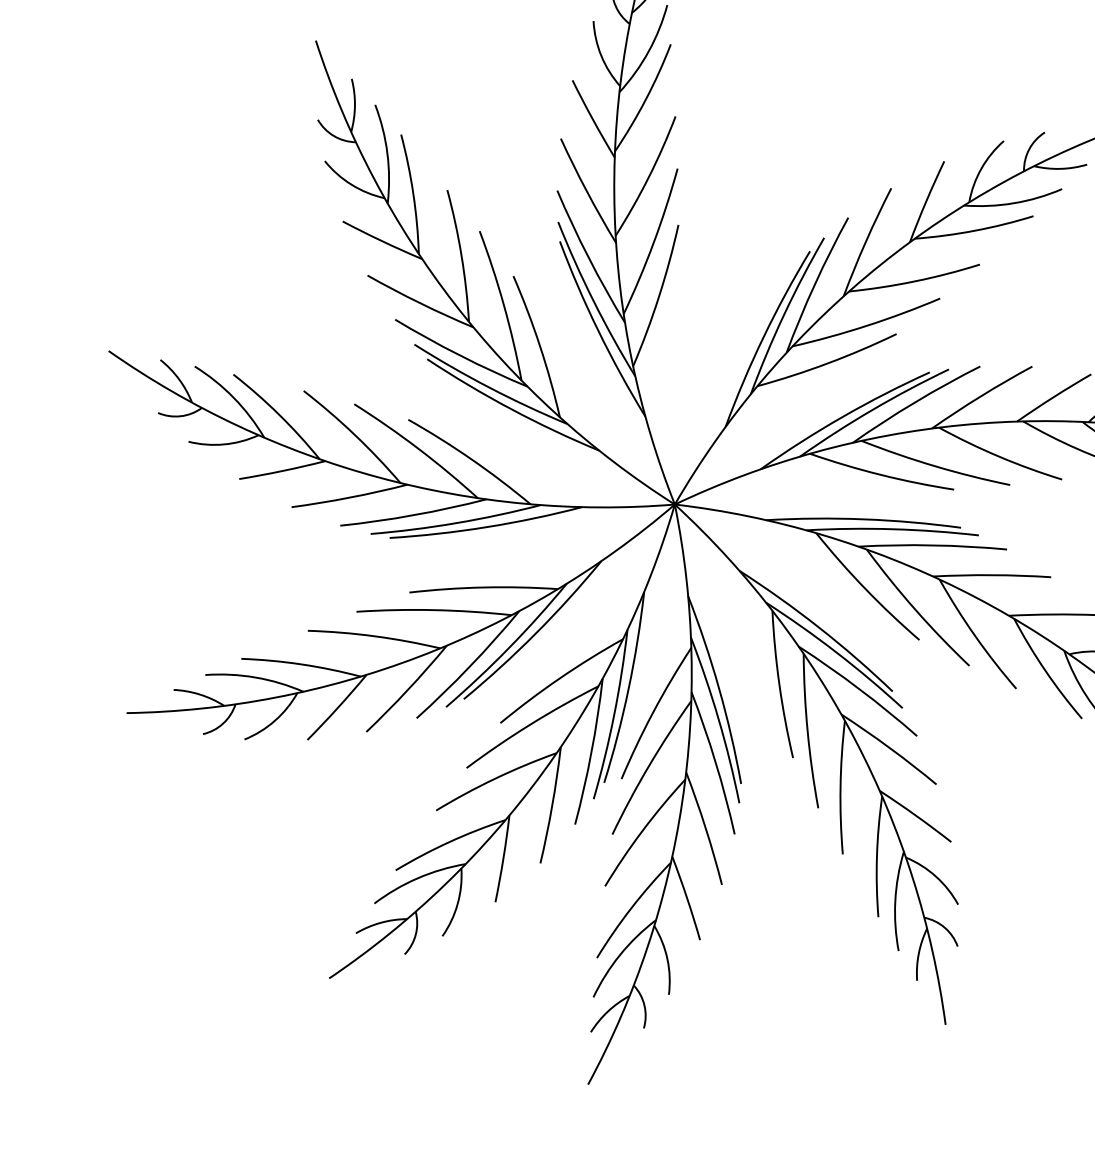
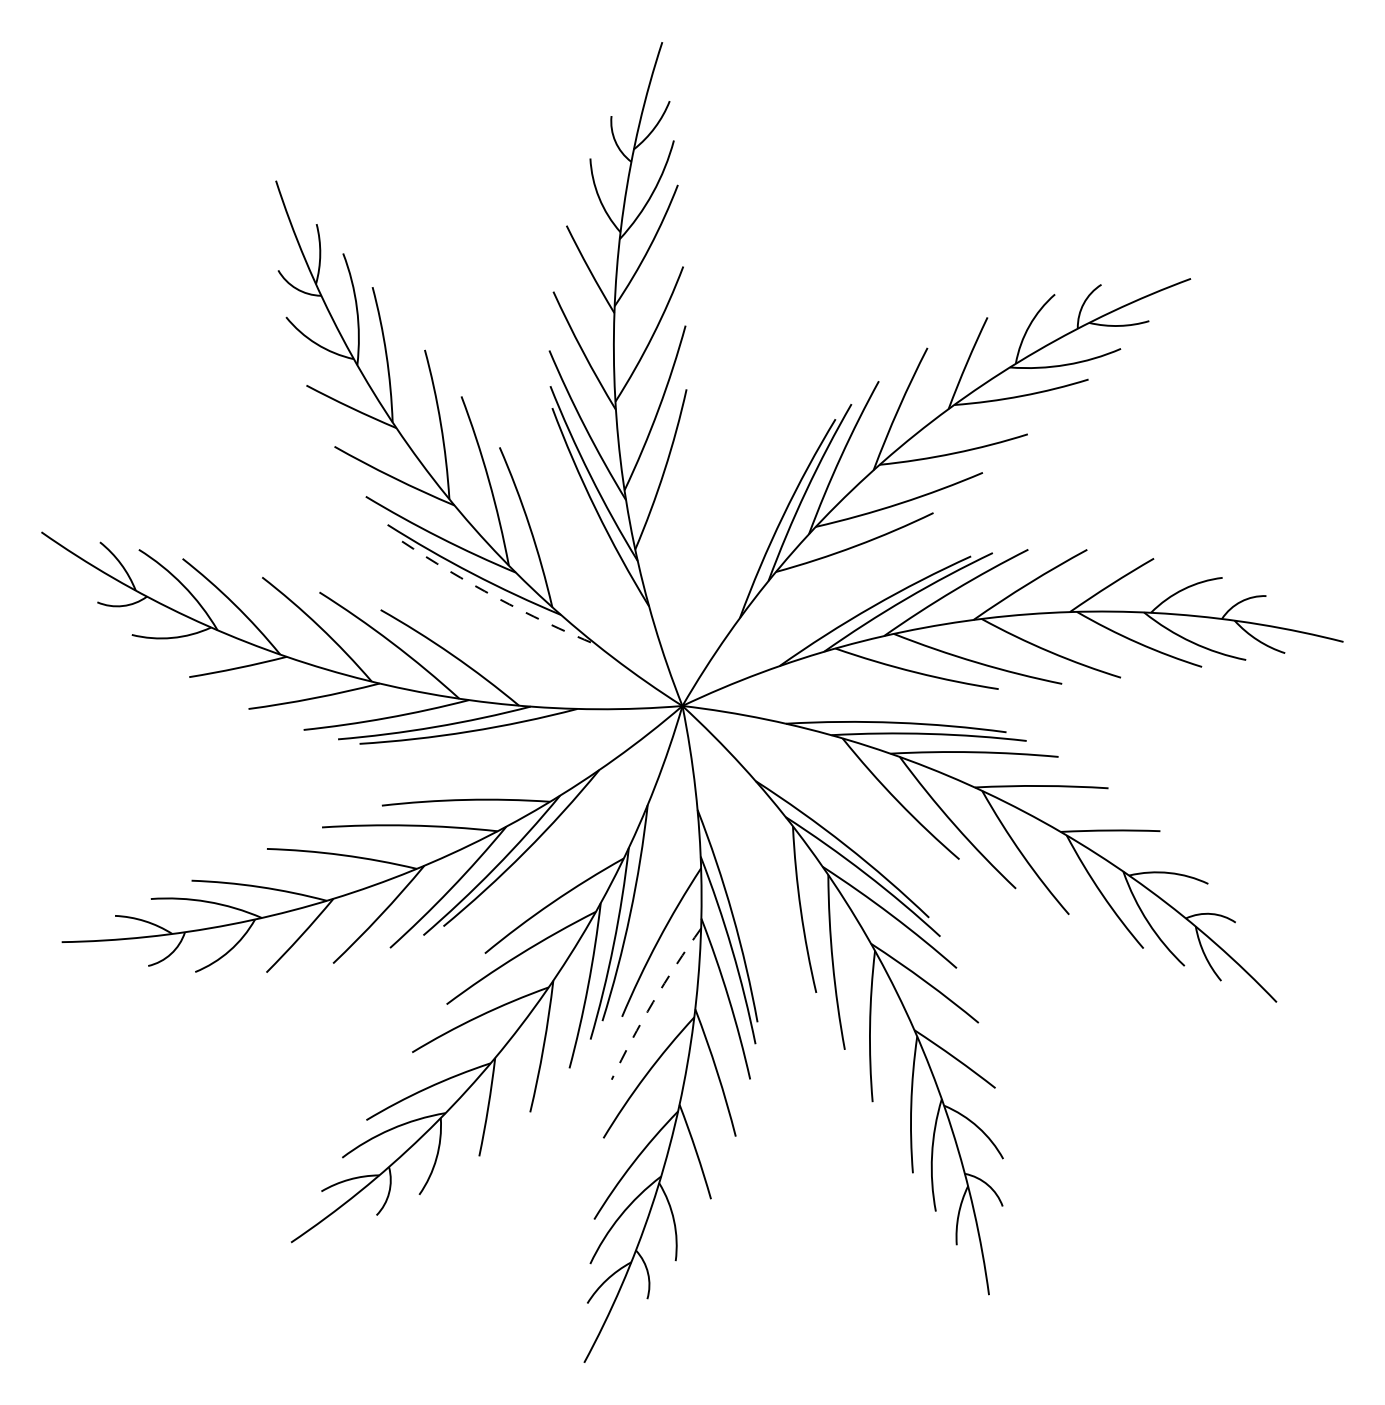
arc: (511, 408) -> (497, 597), solid -> dashed
arc: (649, 766) -> (653, 1002), solid -> dashed

